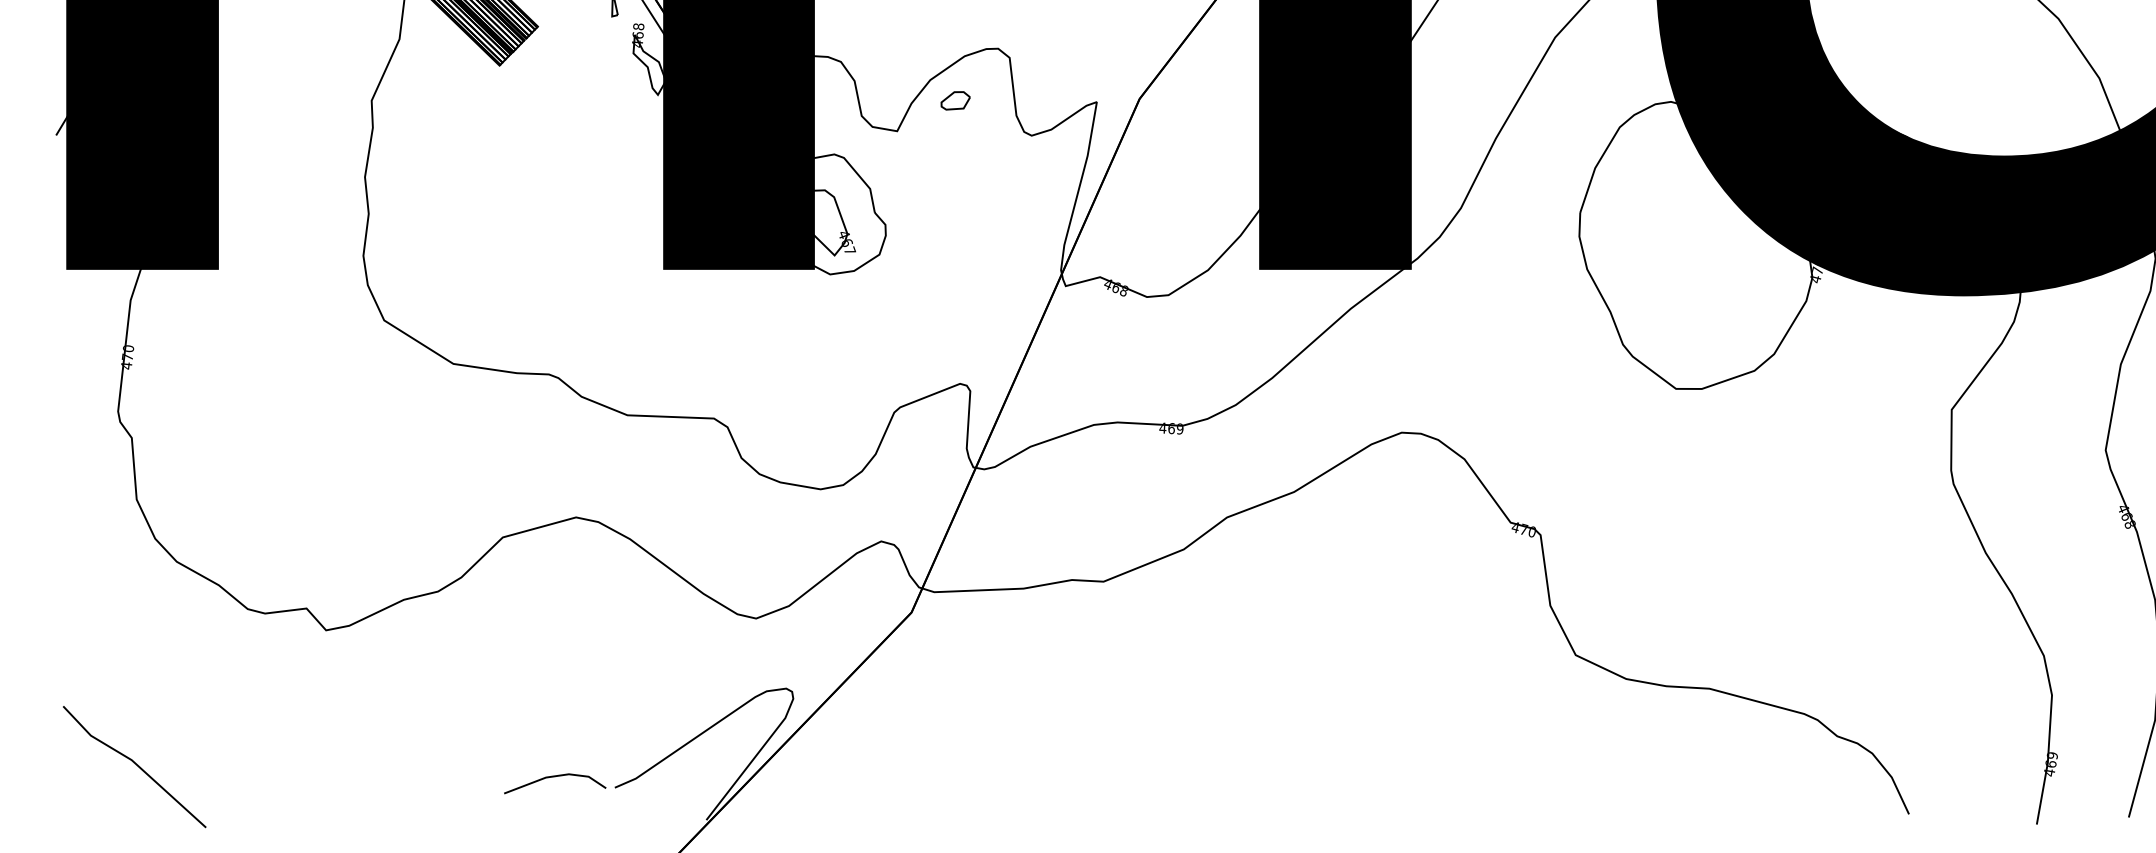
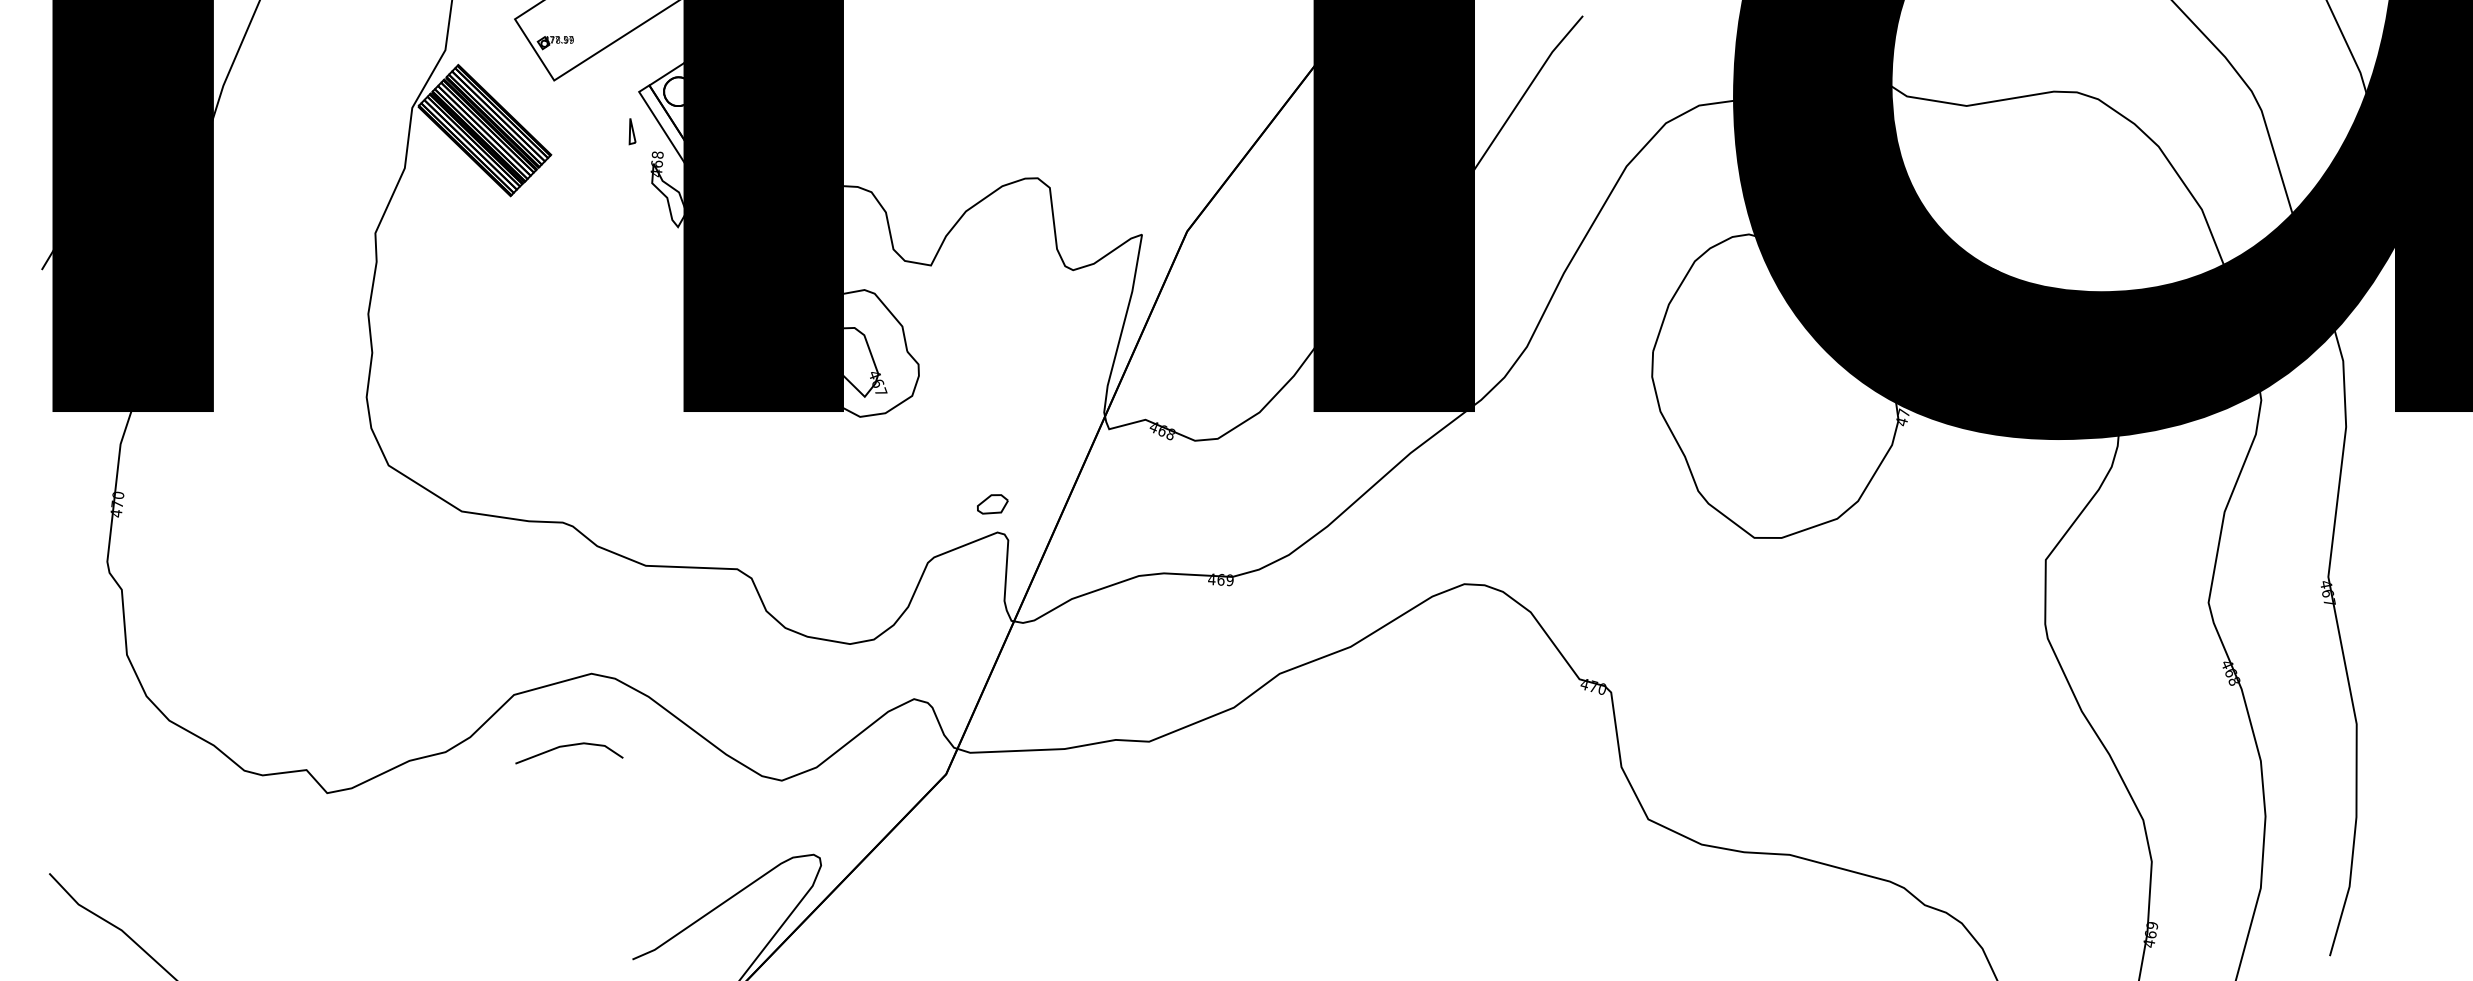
part: (955, 100) -> (992, 504), moved
line: (555, 777) -> (569, 746), moved

